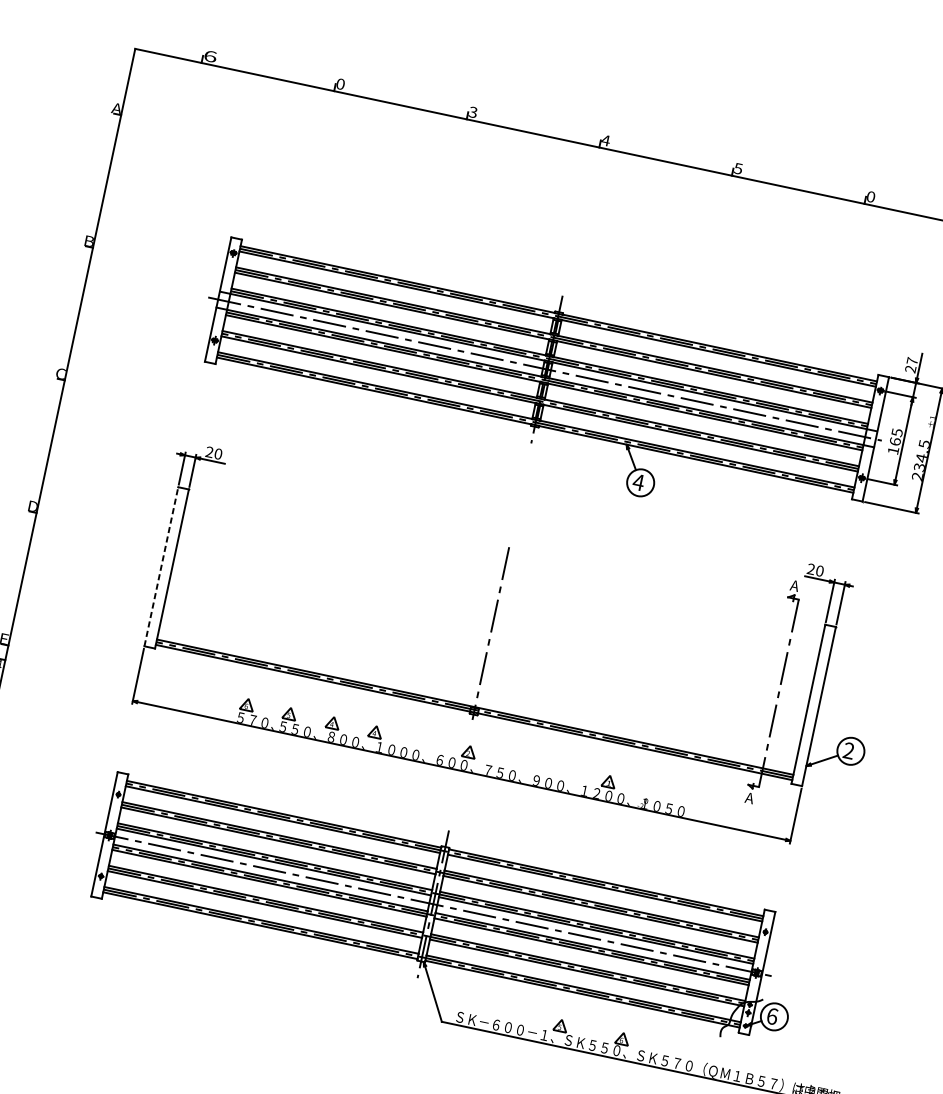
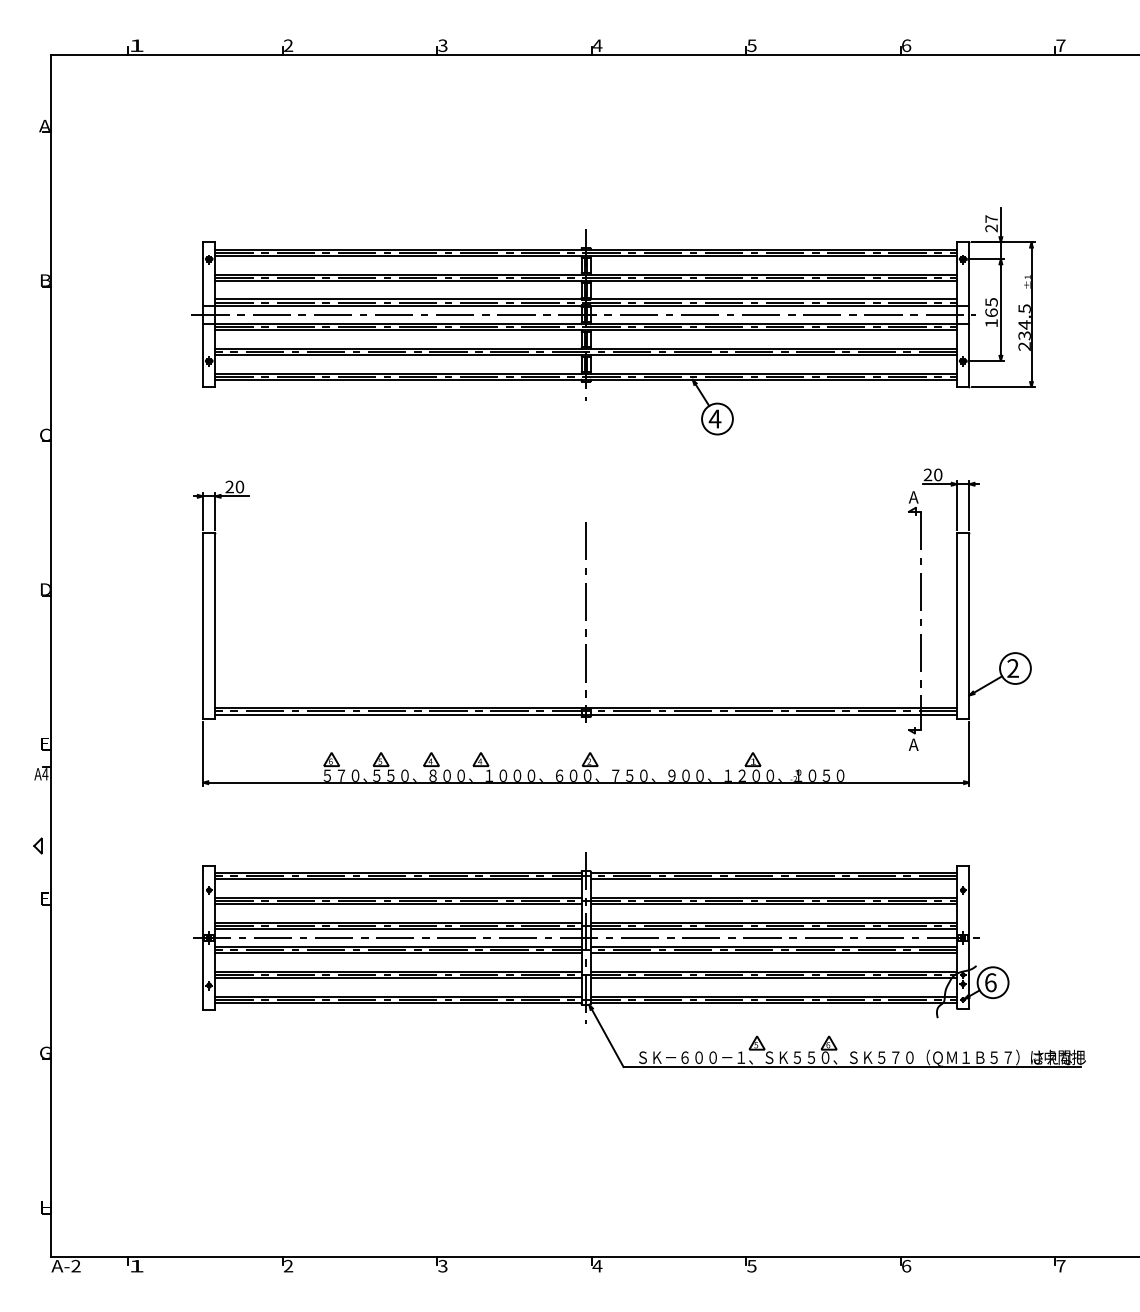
text: (210, 56) -> (136, 45), 6 -> 1
text: (340, 84) -> (288, 45), 0 -> 2
text: (871, 196) -> (906, 45), 0 -> 6
line: (161, 567) -> (203, 626), dashed -> solid

